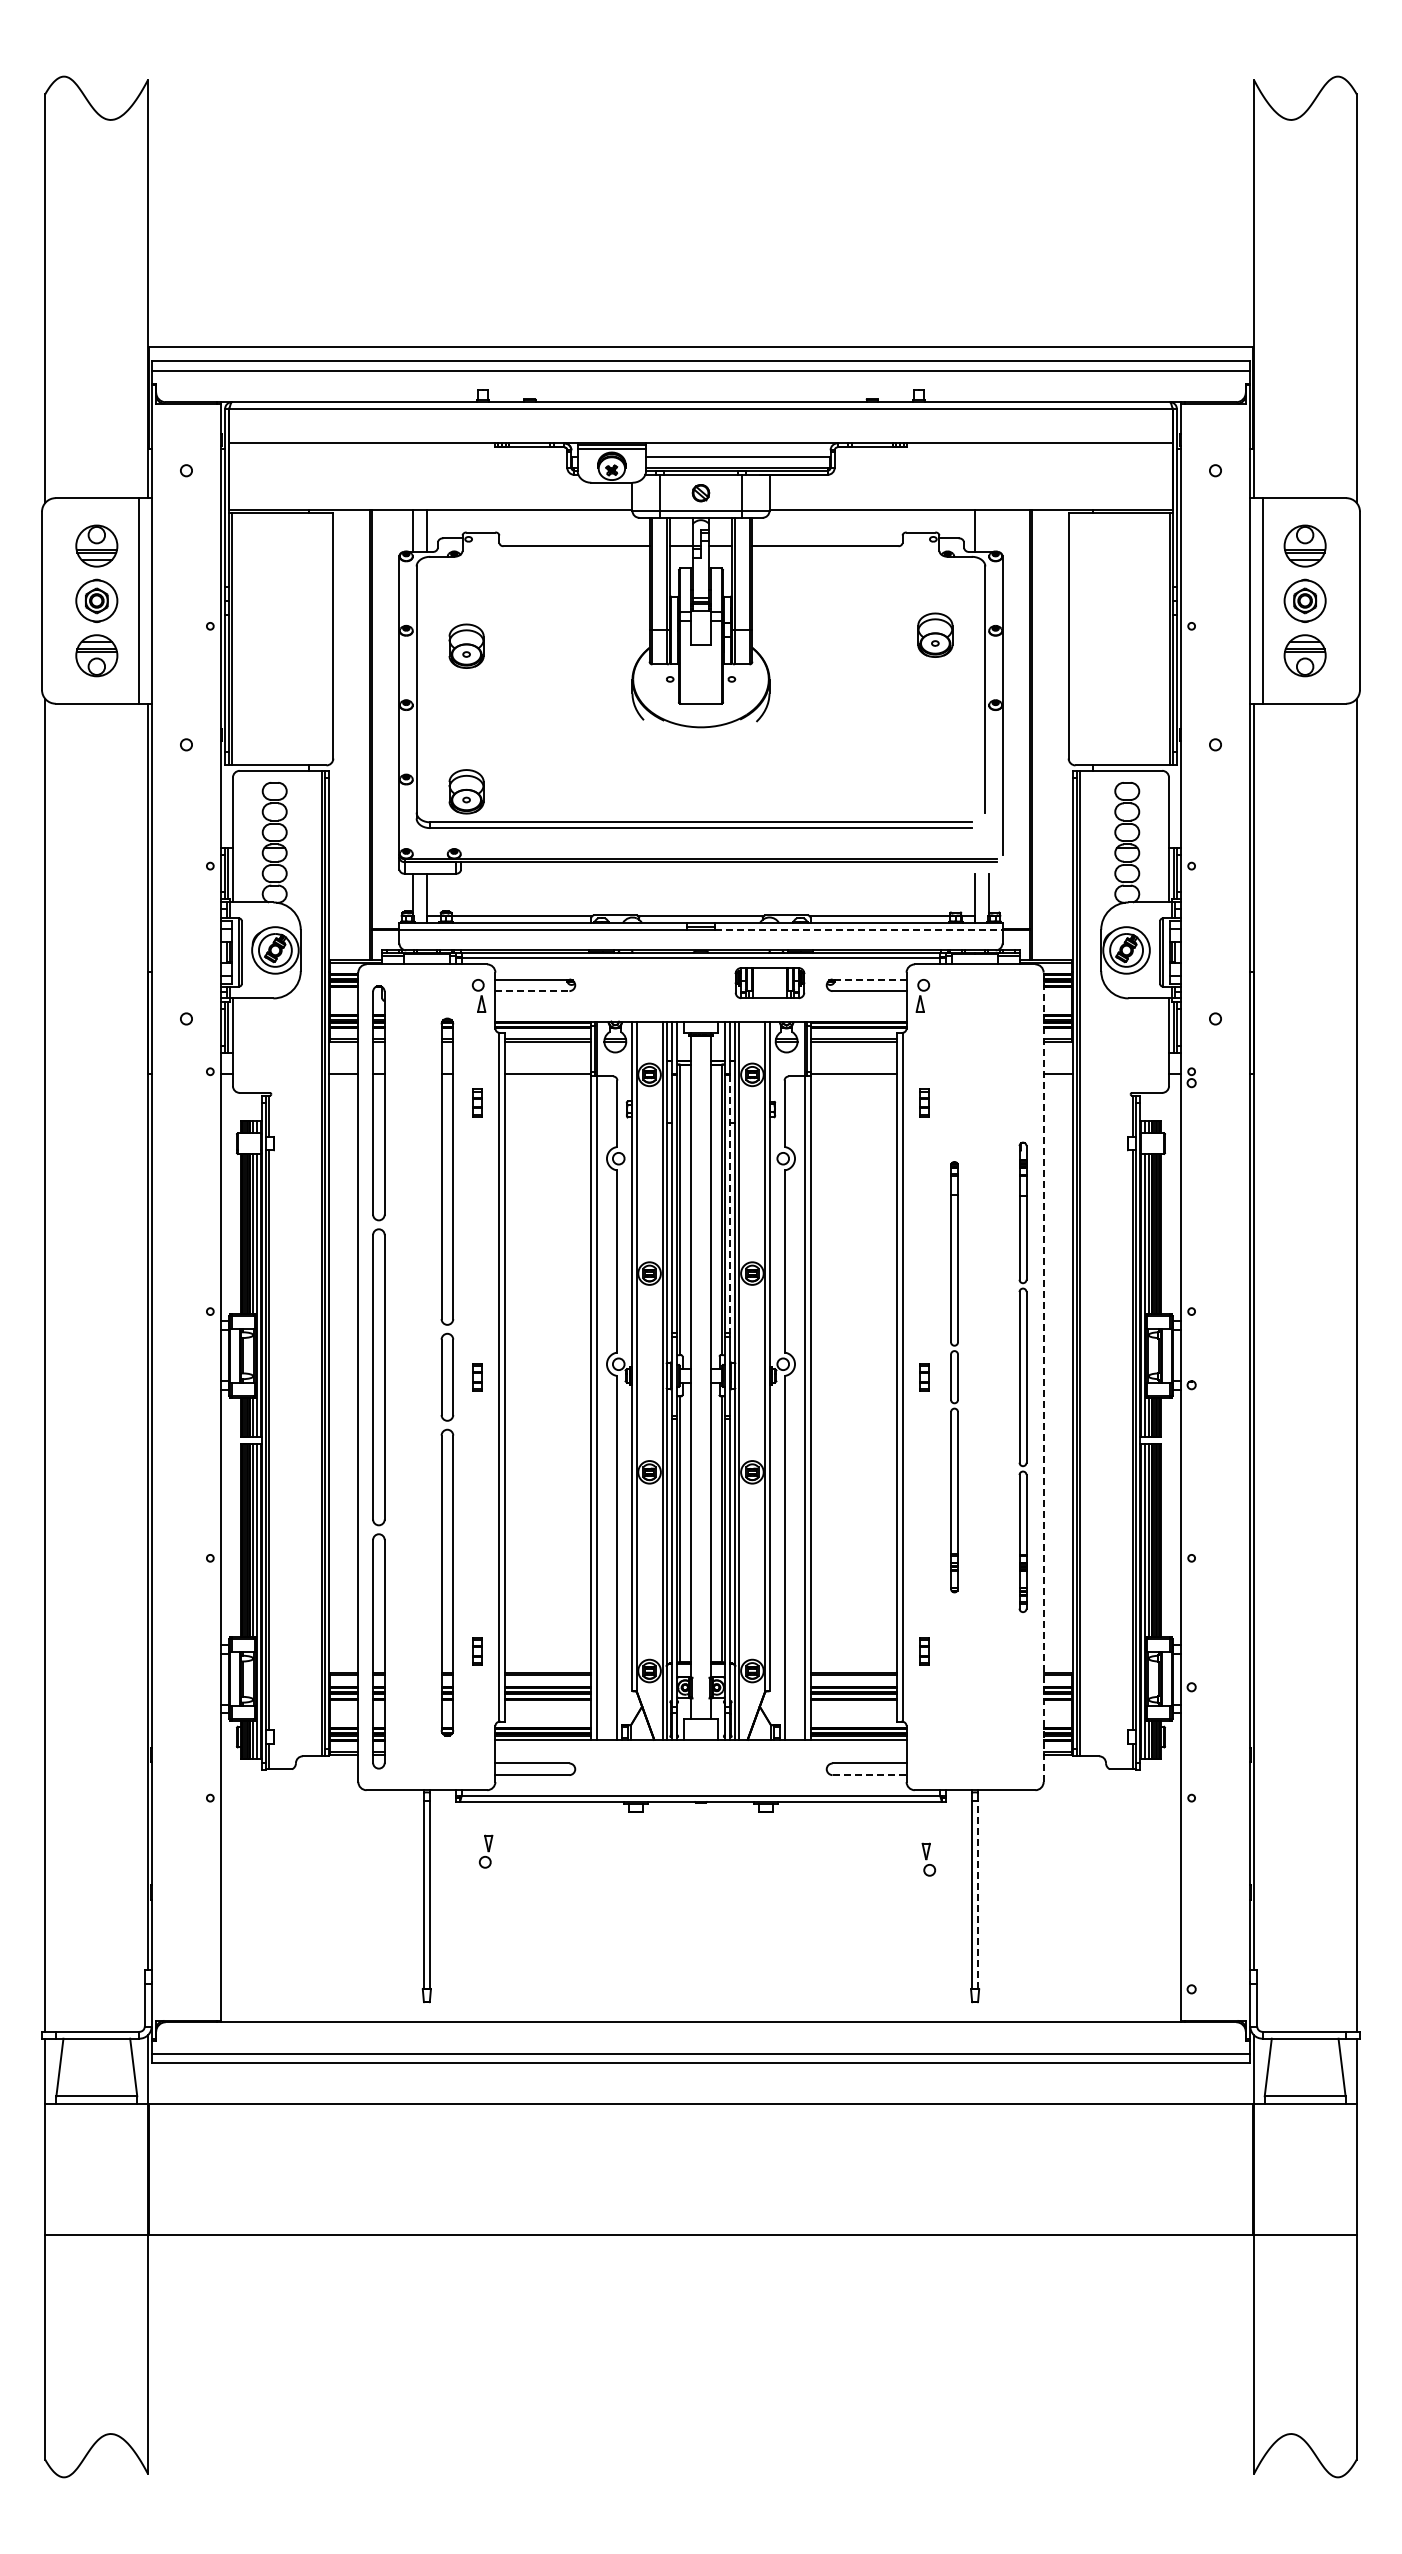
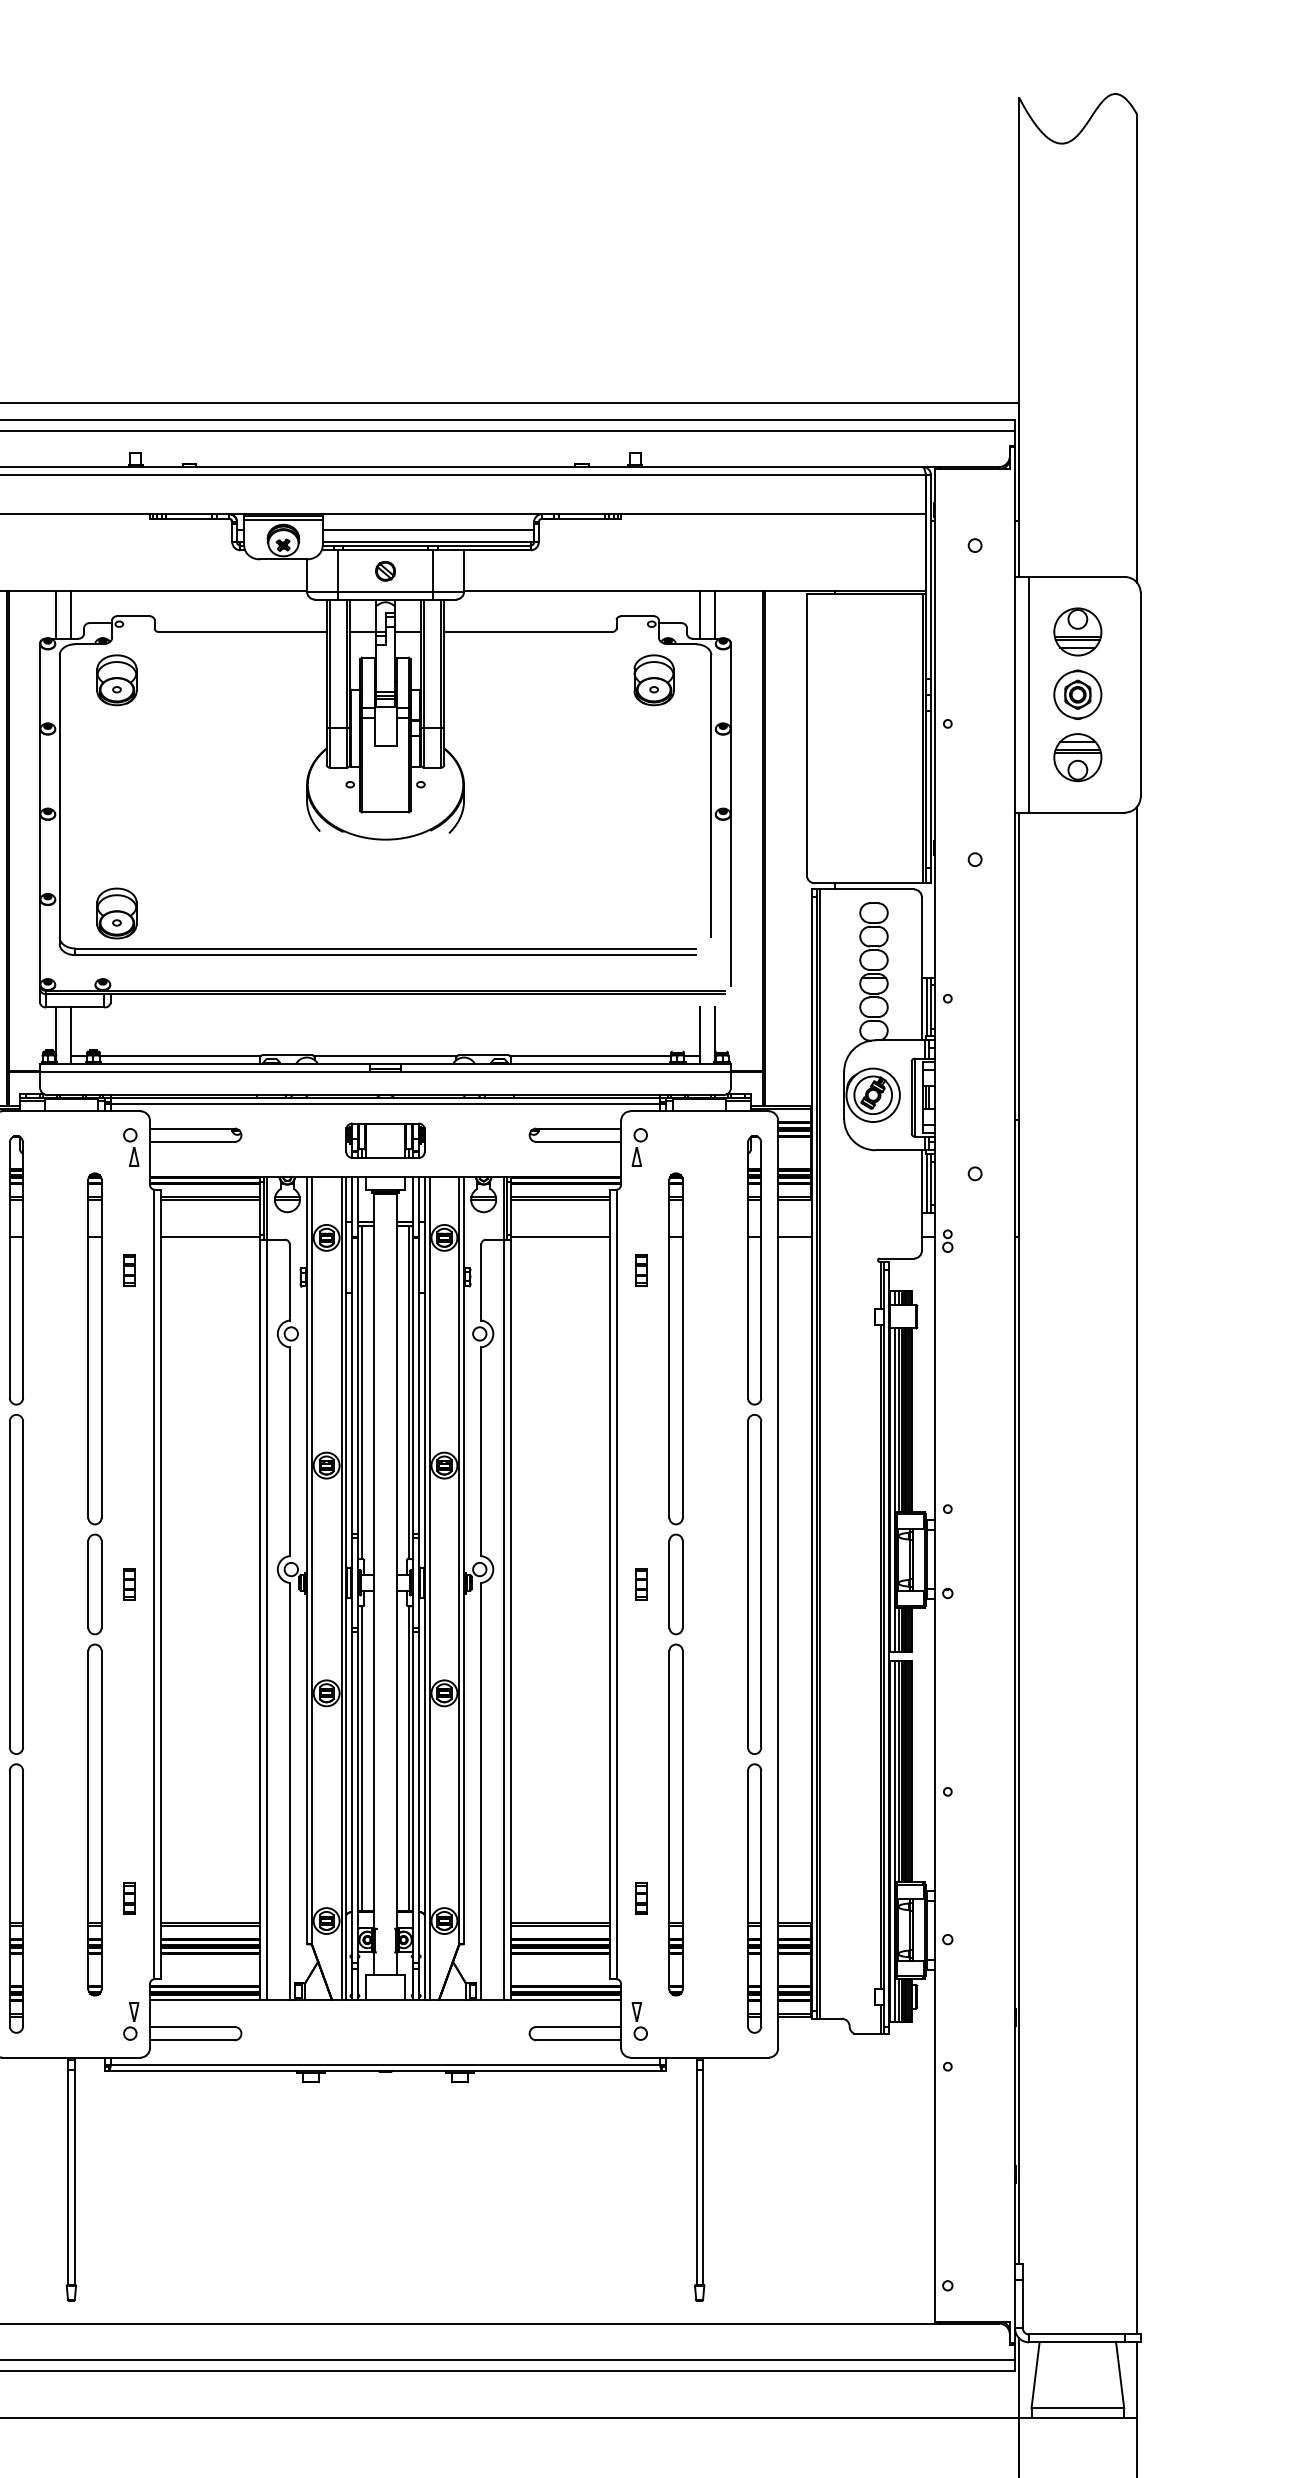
line: (988, 530) -> (715, 614), added
part: (935, 634) -> (654, 679), moved
part: (466, 645) -> (116, 679), moved
line: (858, 929) -> (566, 1071), dashed -> solid
line: (869, 979) -> (578, 1128), dashed -> solid
part: (769, 982) -> (384, 1140), moved
line: (532, 991) -> (192, 1142), dashed -> solid
line: (730, 1204) -> (419, 1386), dashed -> solid
part: (954, 1376) -> (676, 1583), size x1.67
part: (1022, 1377) -> (753, 1584), size x1.67
line: (1043, 1377) -> (778, 1584), dashed -> solid
line: (870, 1775) -> (579, 2040), dashed -> solid
part: (485, 1851) -> (130, 2021), moved
part: (928, 1859) -> (639, 2021), moved
line: (977, 1894) -> (702, 2177), dashed -> solid

